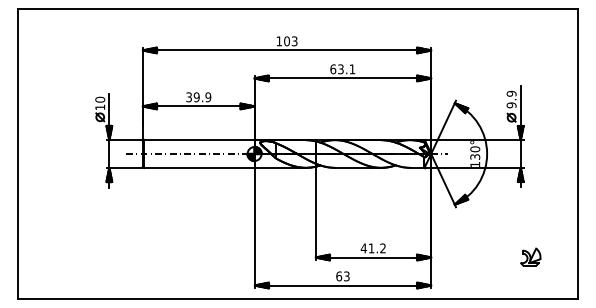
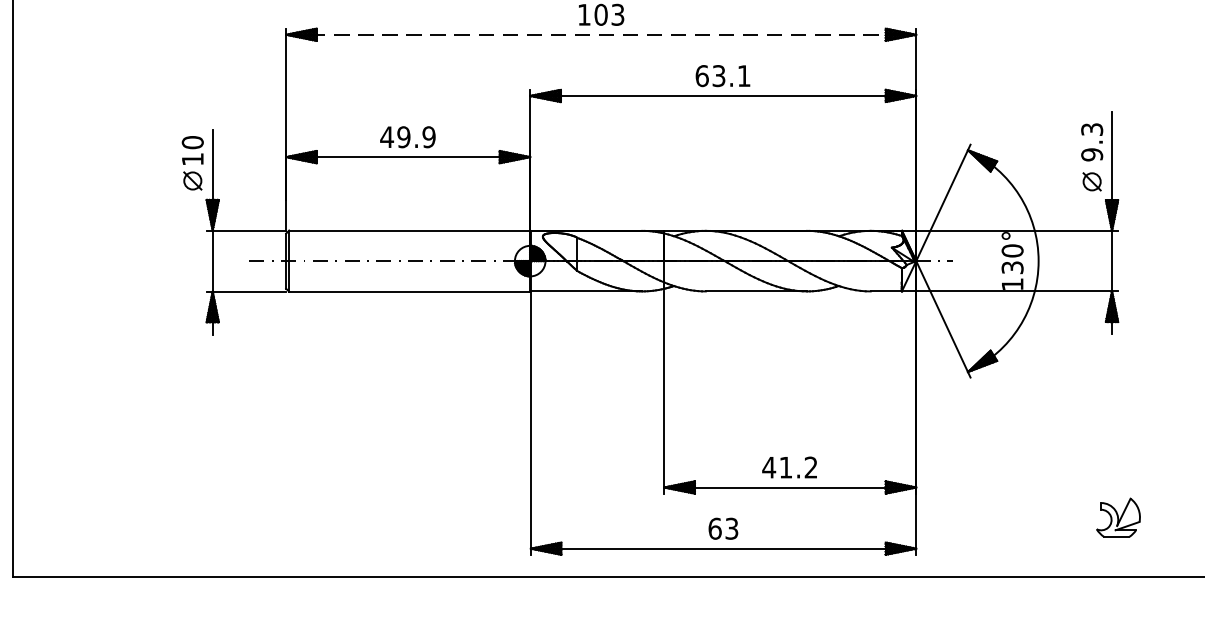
line: (287, 50) -> (602, 34), solid -> dashed
text: (511, 93) -> (1091, 128), 9.9 -> 9.3
text: (189, 97) -> (387, 137), 39.9 -> 49.9
part: (530, 256) -> (1118, 515), moved

